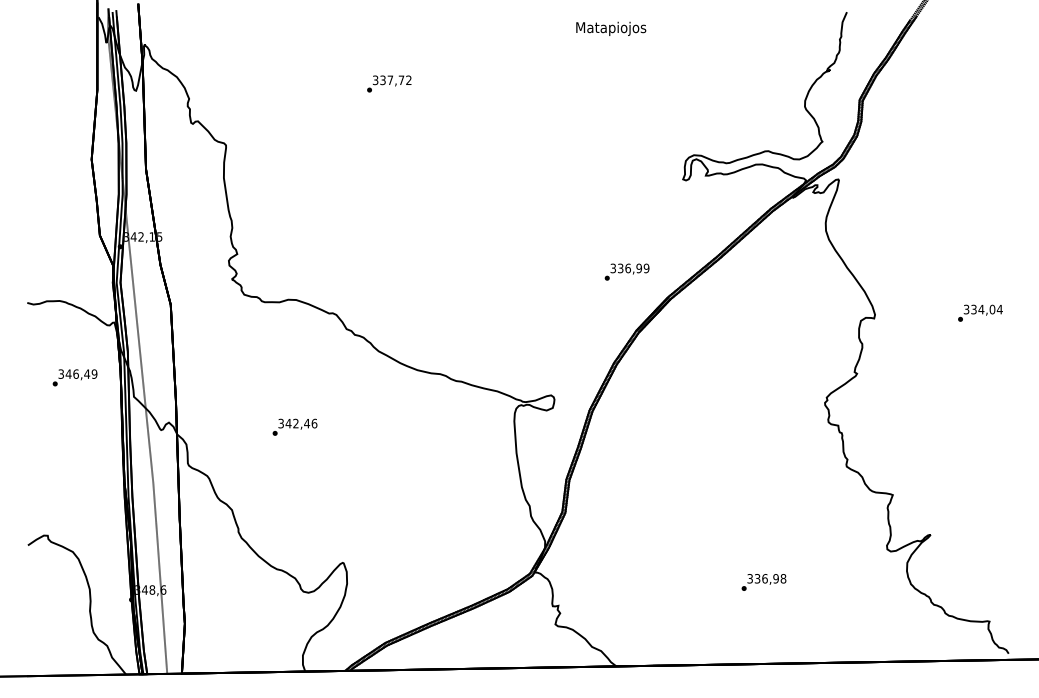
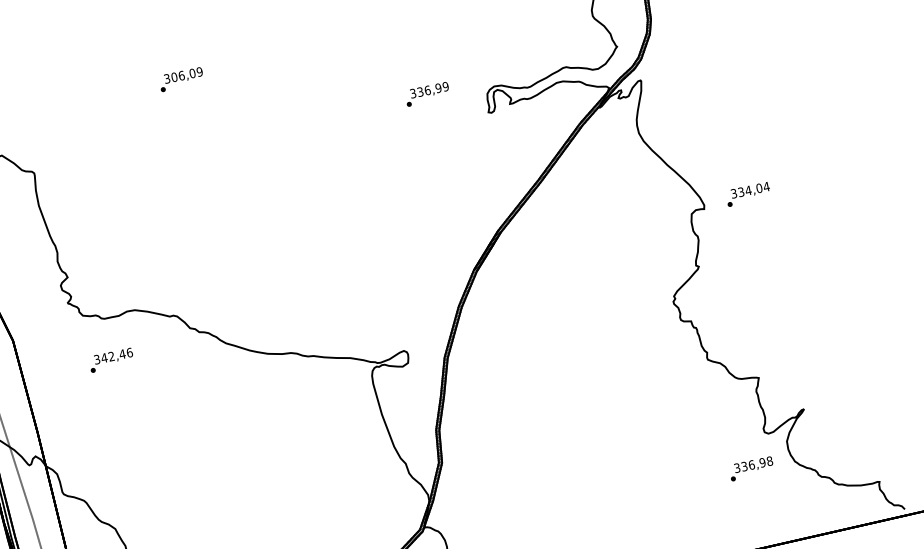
text: (395, 80) -> (186, 74), 337,72 -> 306,09
text: (626, 271) -> (426, 93), moved
text: (980, 312) -> (748, 193), moved
text: (294, 426) -> (110, 359), moved
text: (763, 582) -> (751, 469), moved

